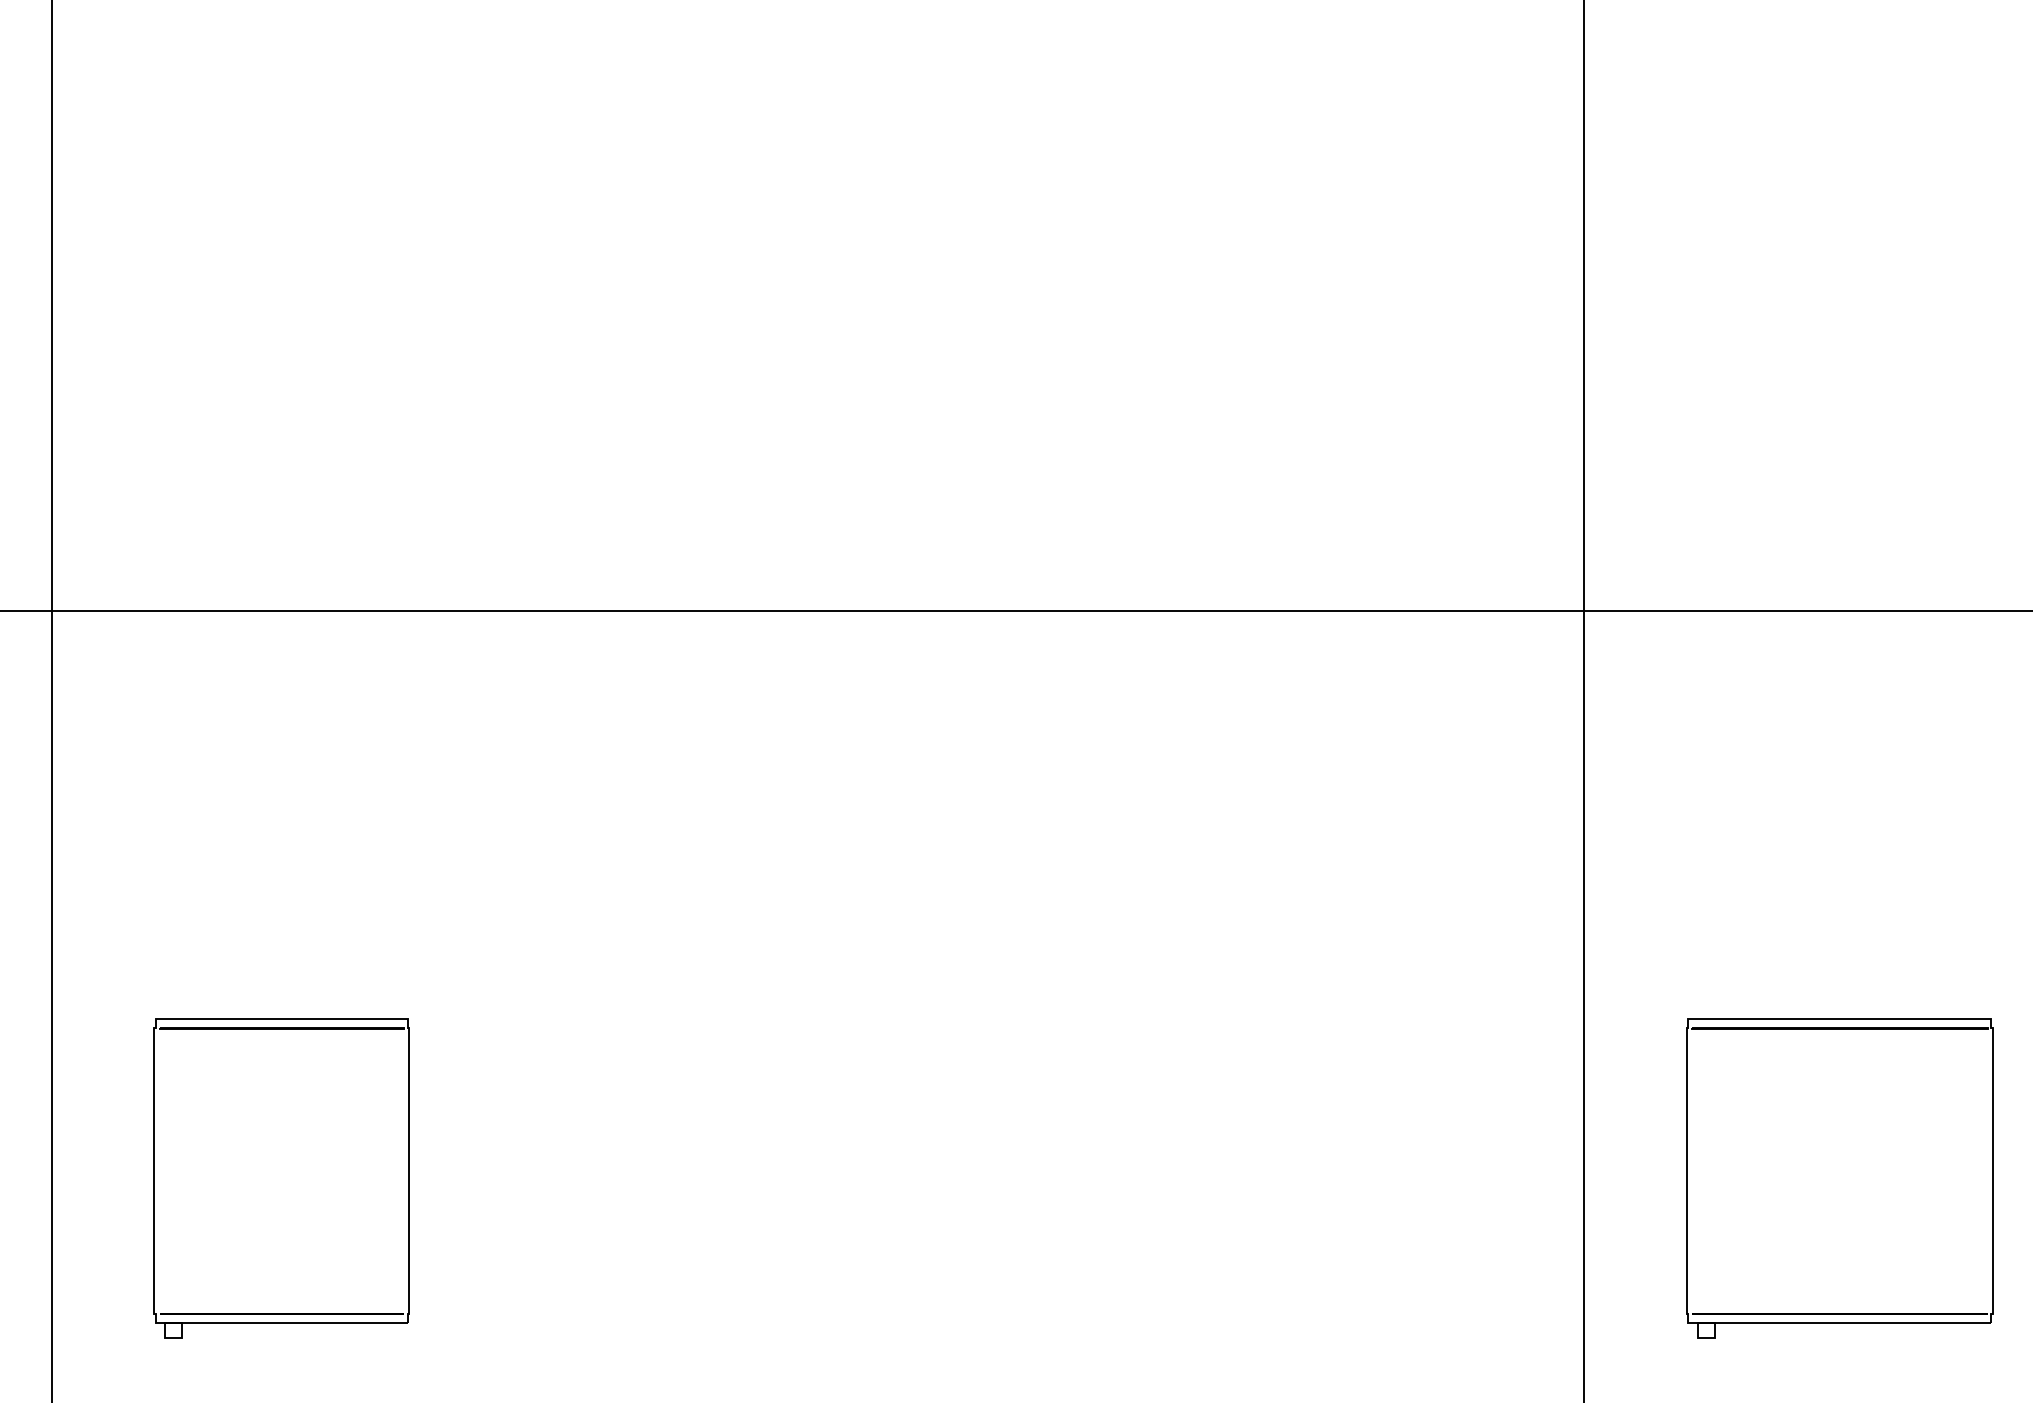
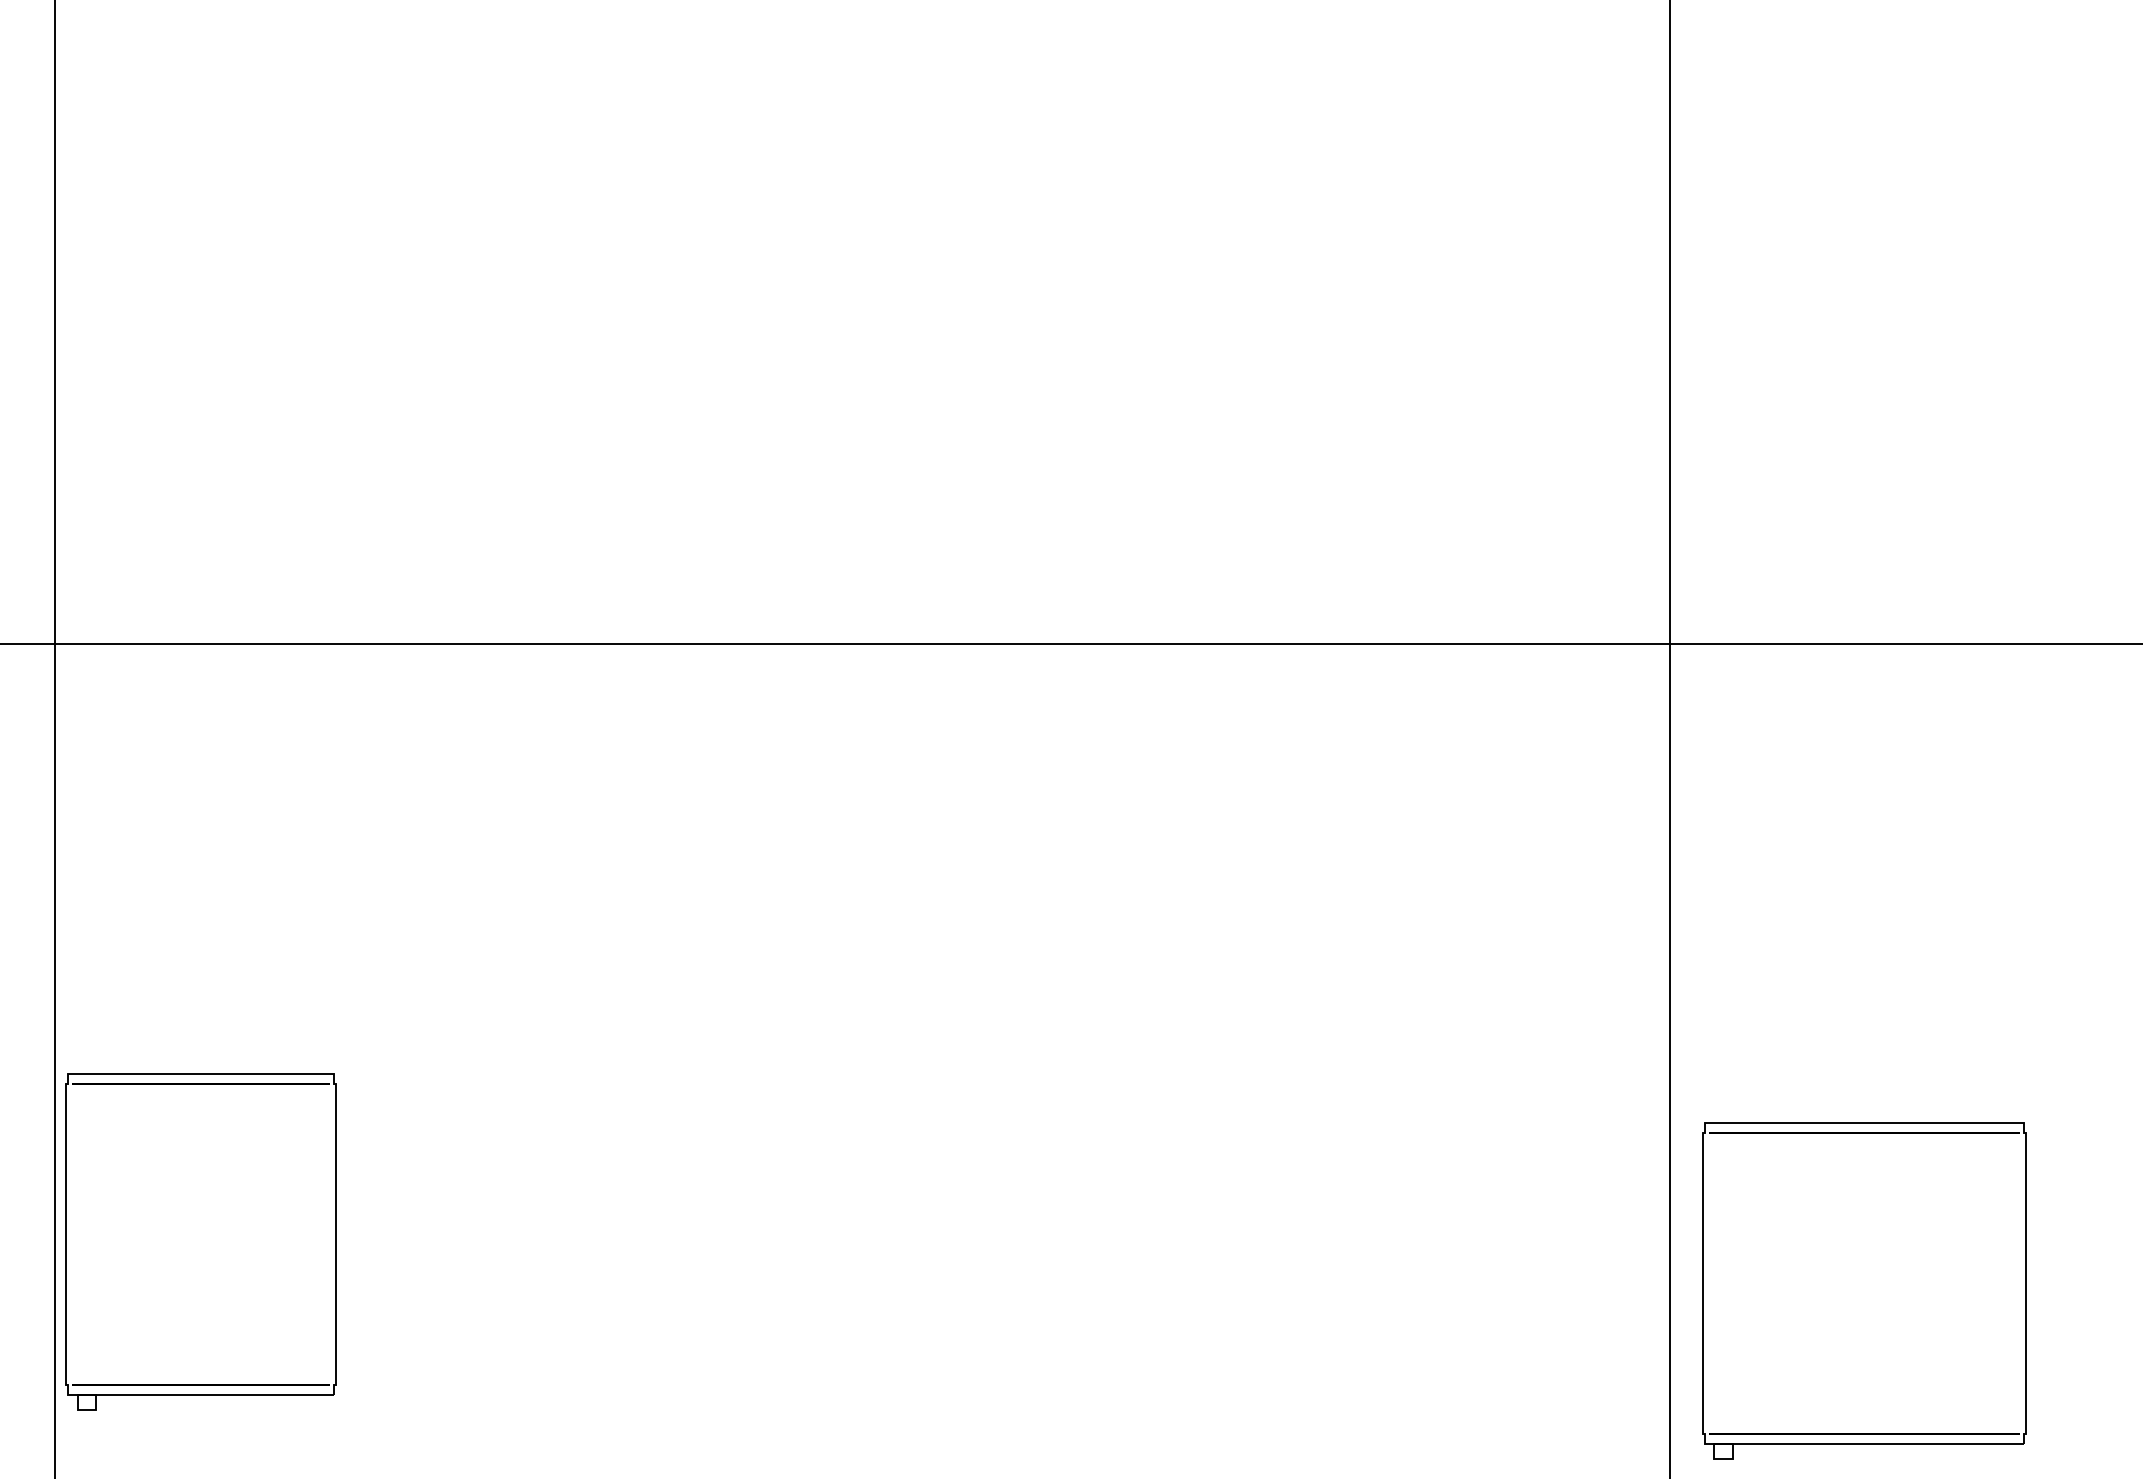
part: (281, 1177) -> (200, 1241), moved
part: (1840, 1177) -> (1864, 1290), moved

